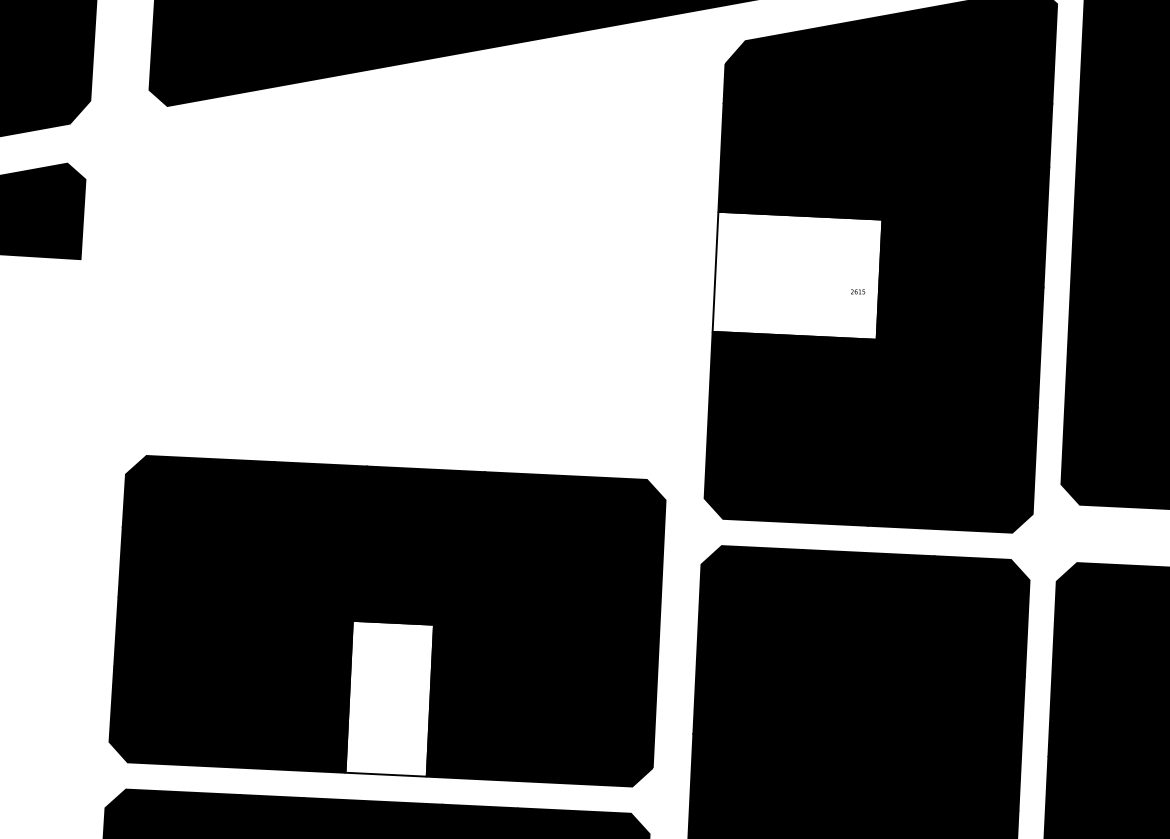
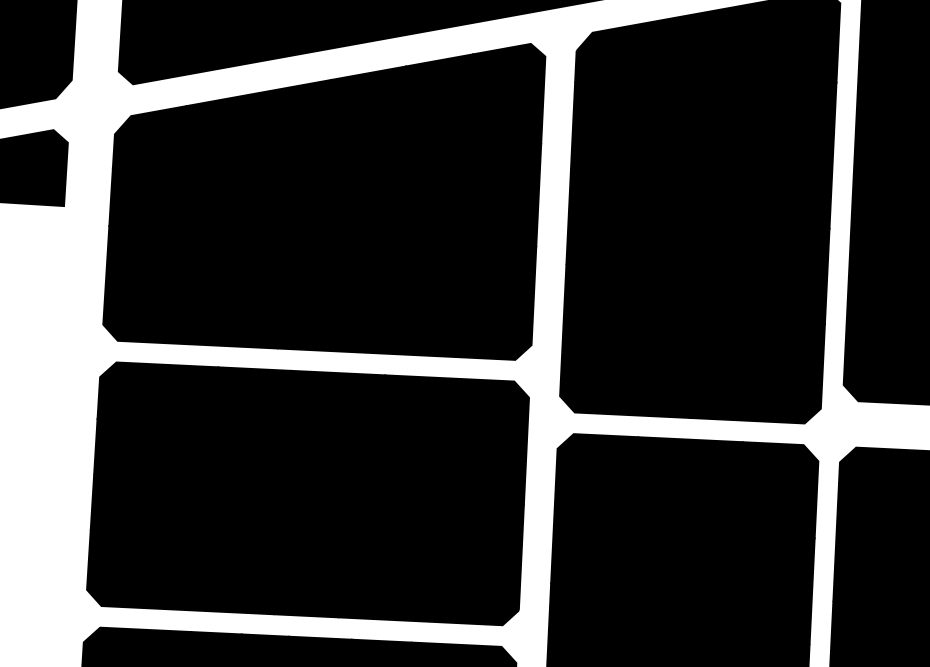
part: (407, 253) -> (323, 201), added
fill: (797, 275) -> (633, 219), added
fill: (389, 698) -> (309, 555), added

